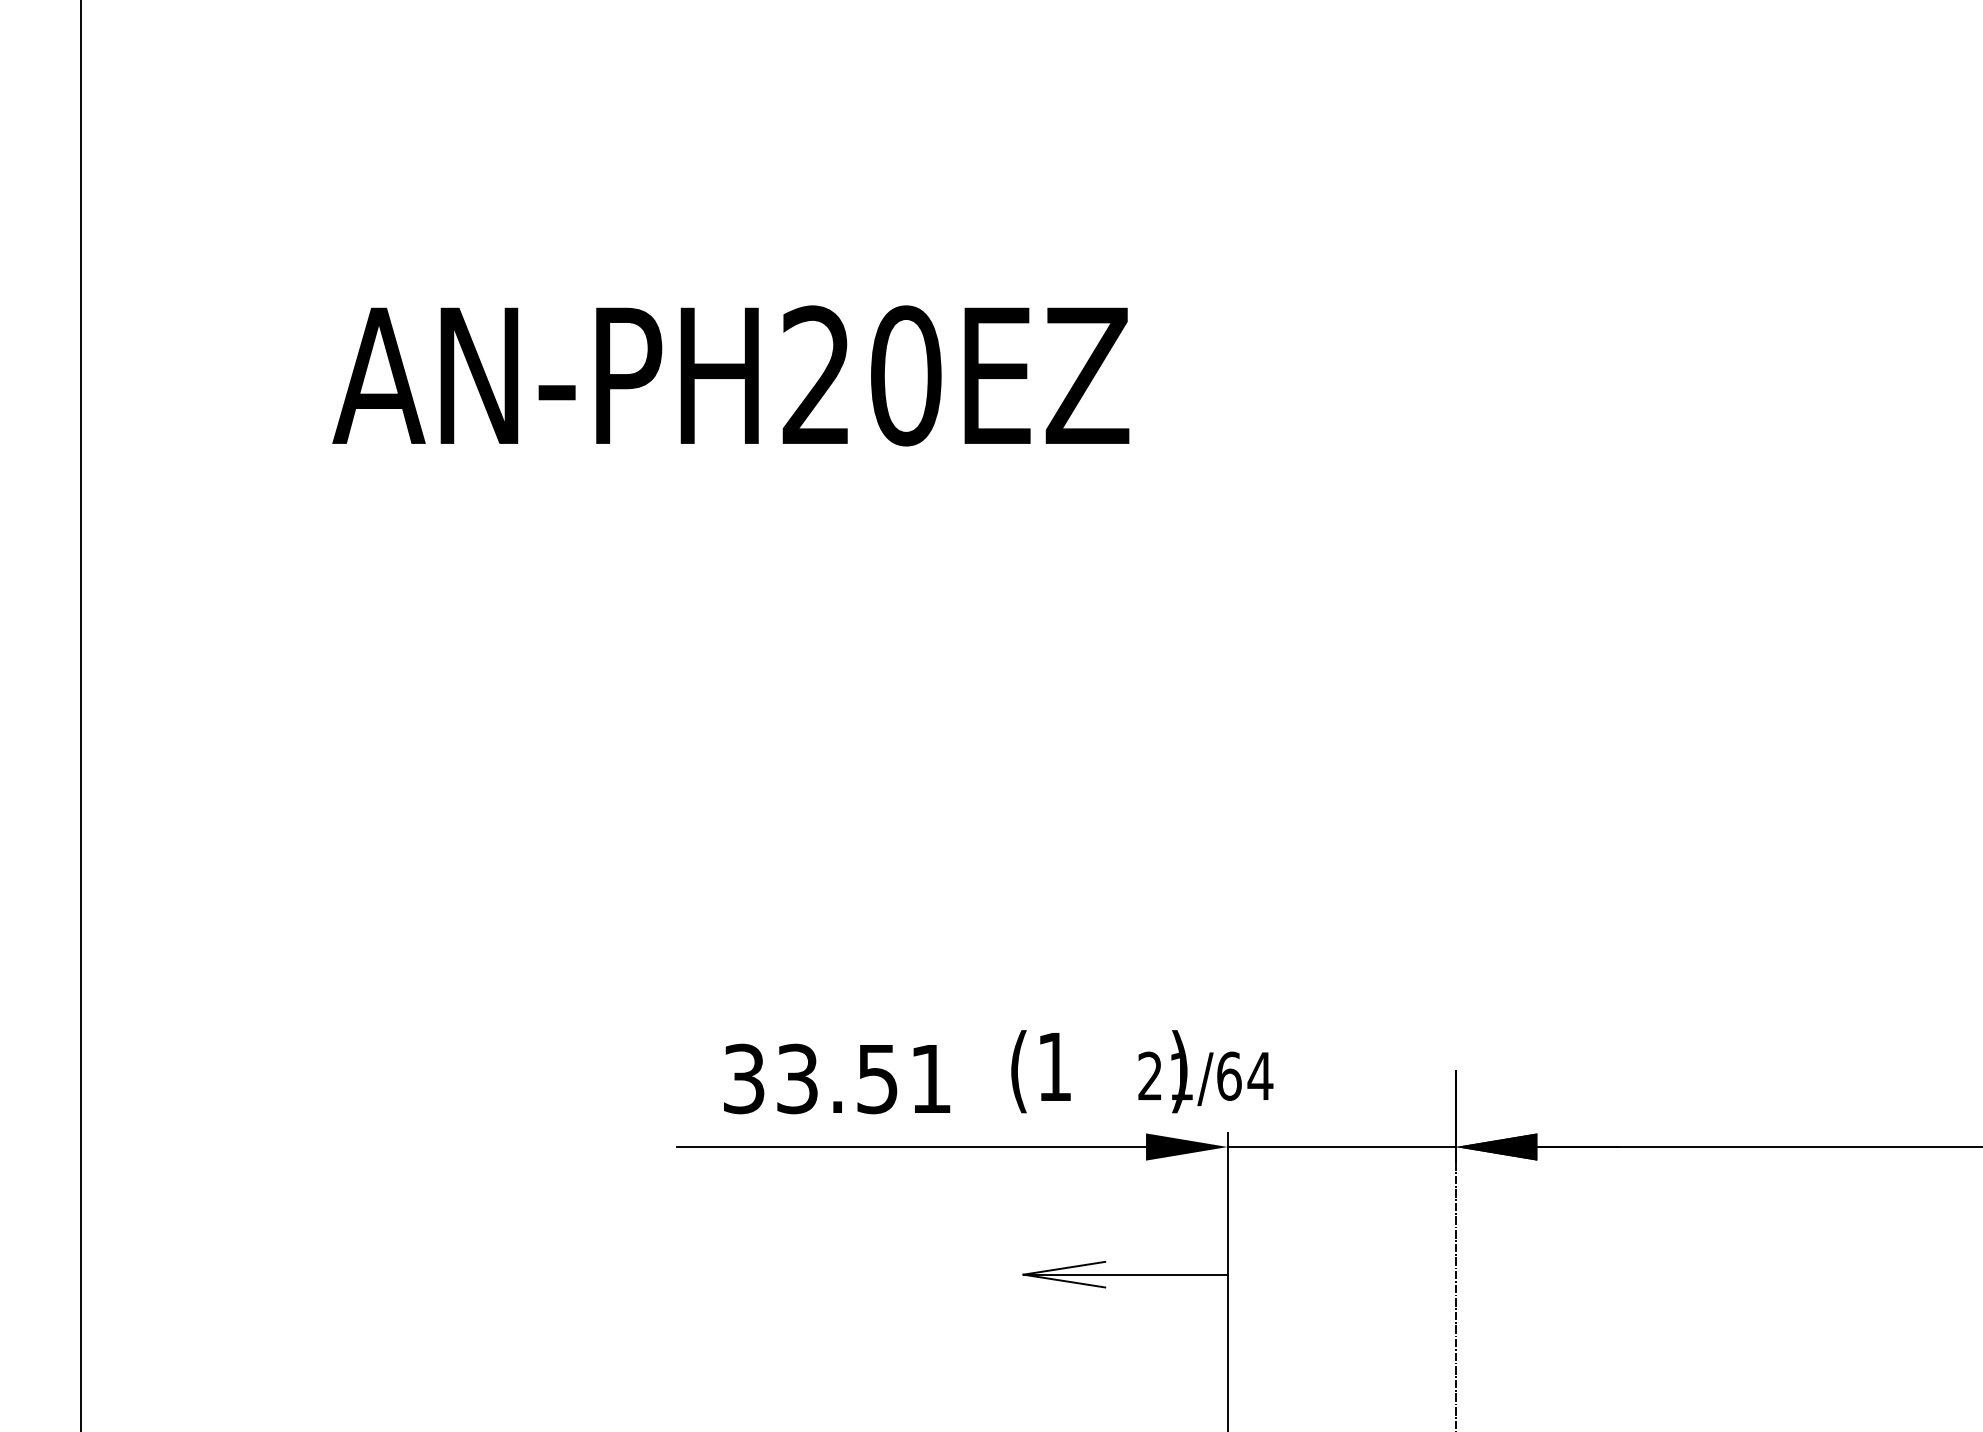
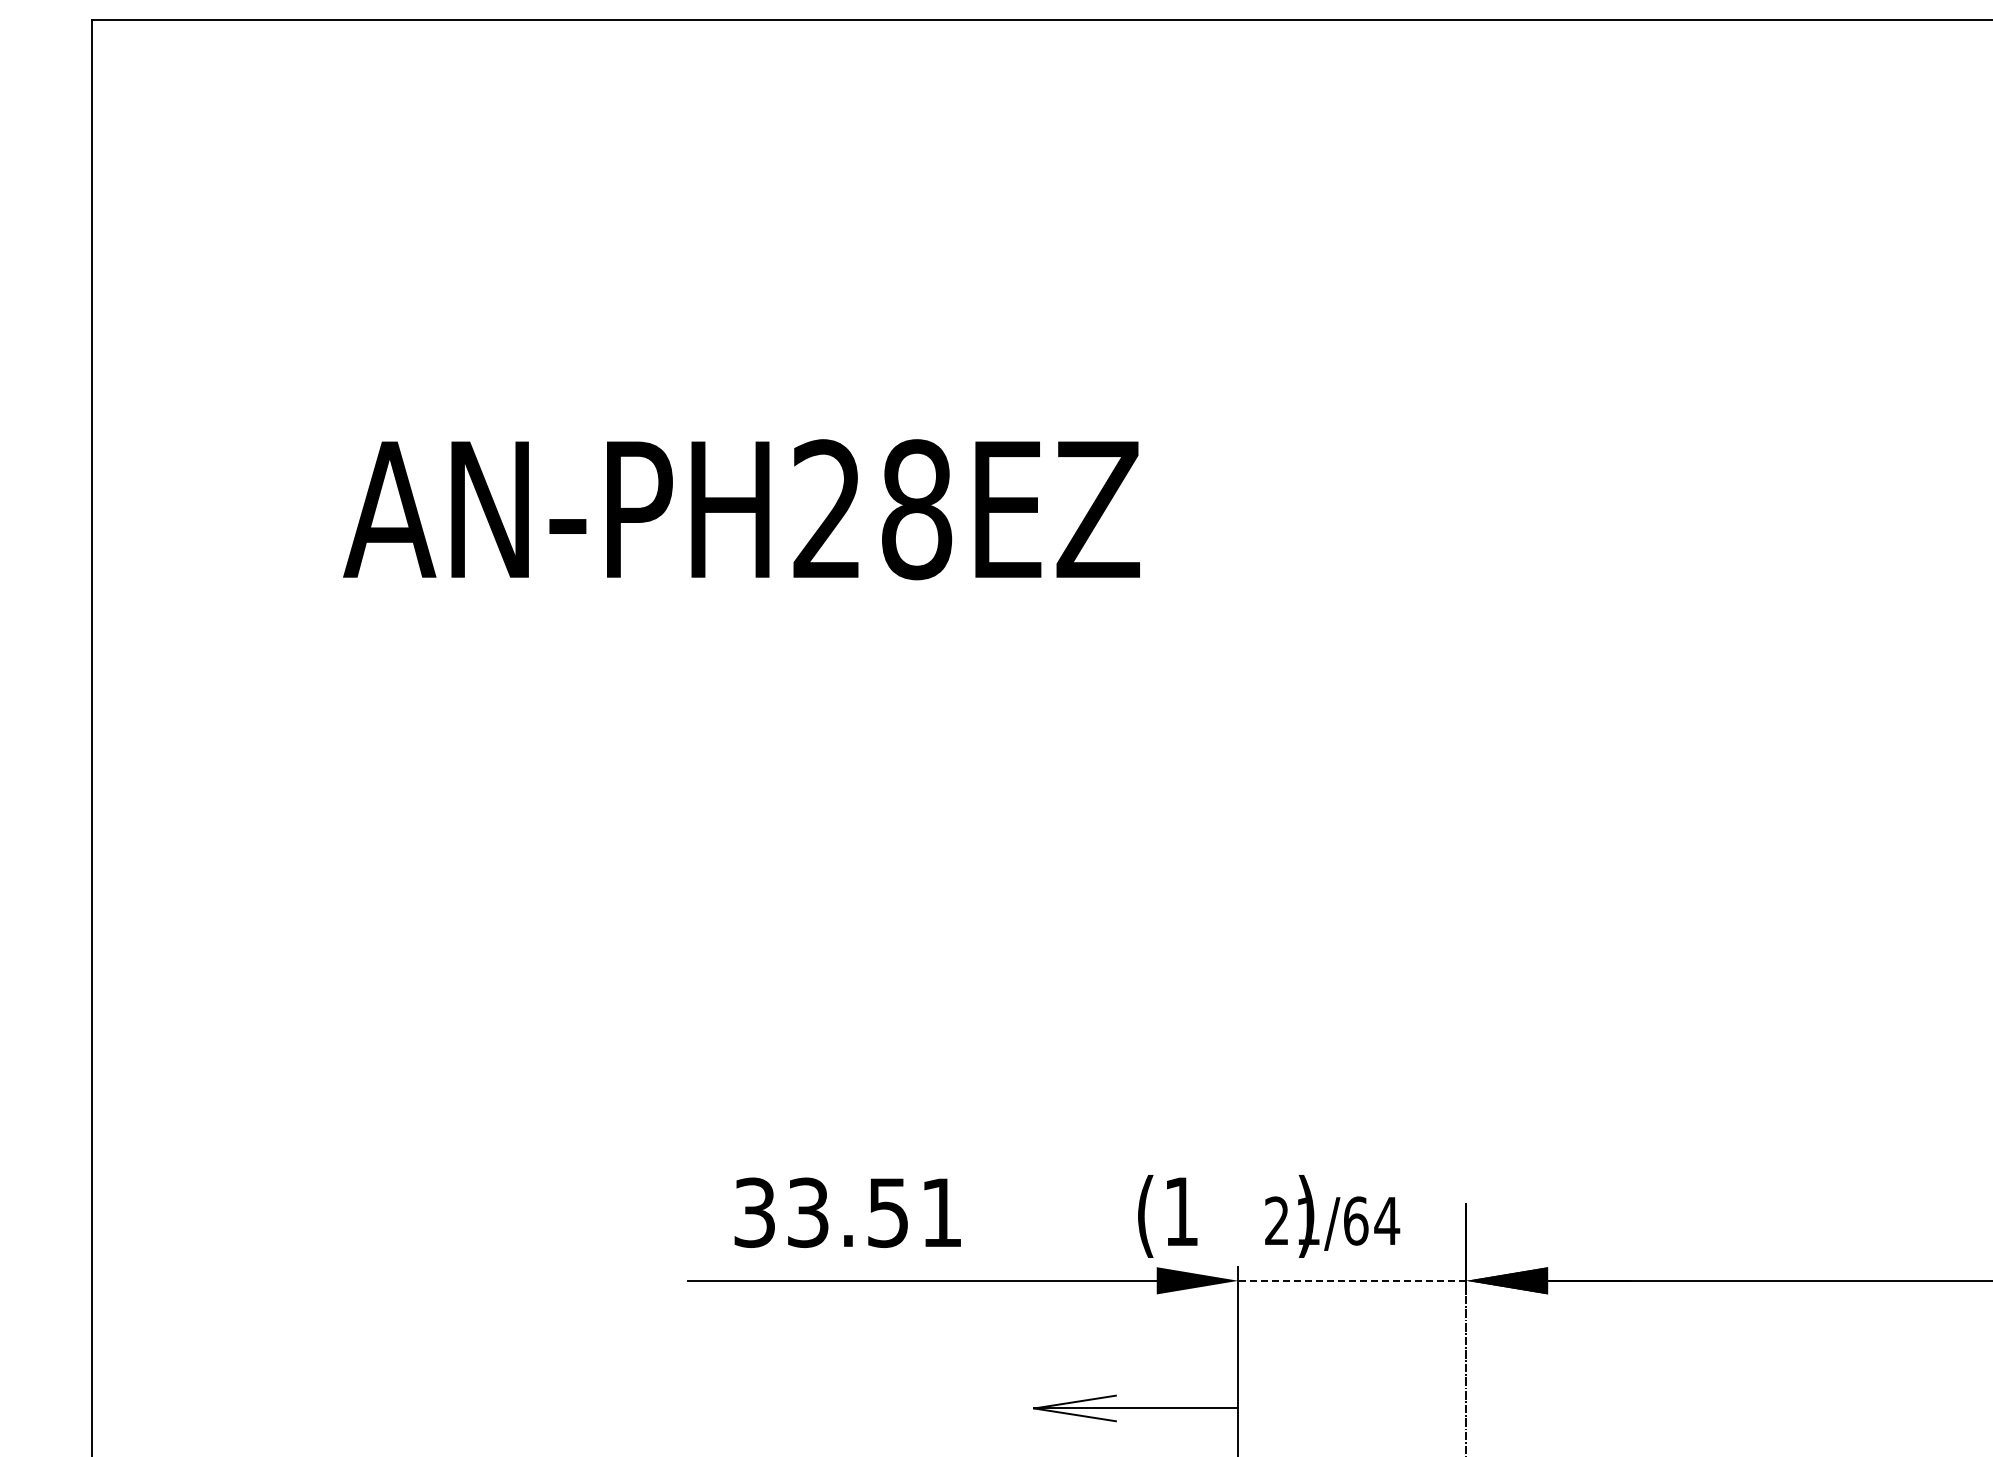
text: (905, 375) -> (916, 509), AN-PH20EZ -> AN-PH28EZ
text: (1142, 1071) -> (1269, 1216), moved
line: (1340, 1146) -> (1351, 1280), solid -> dashed

